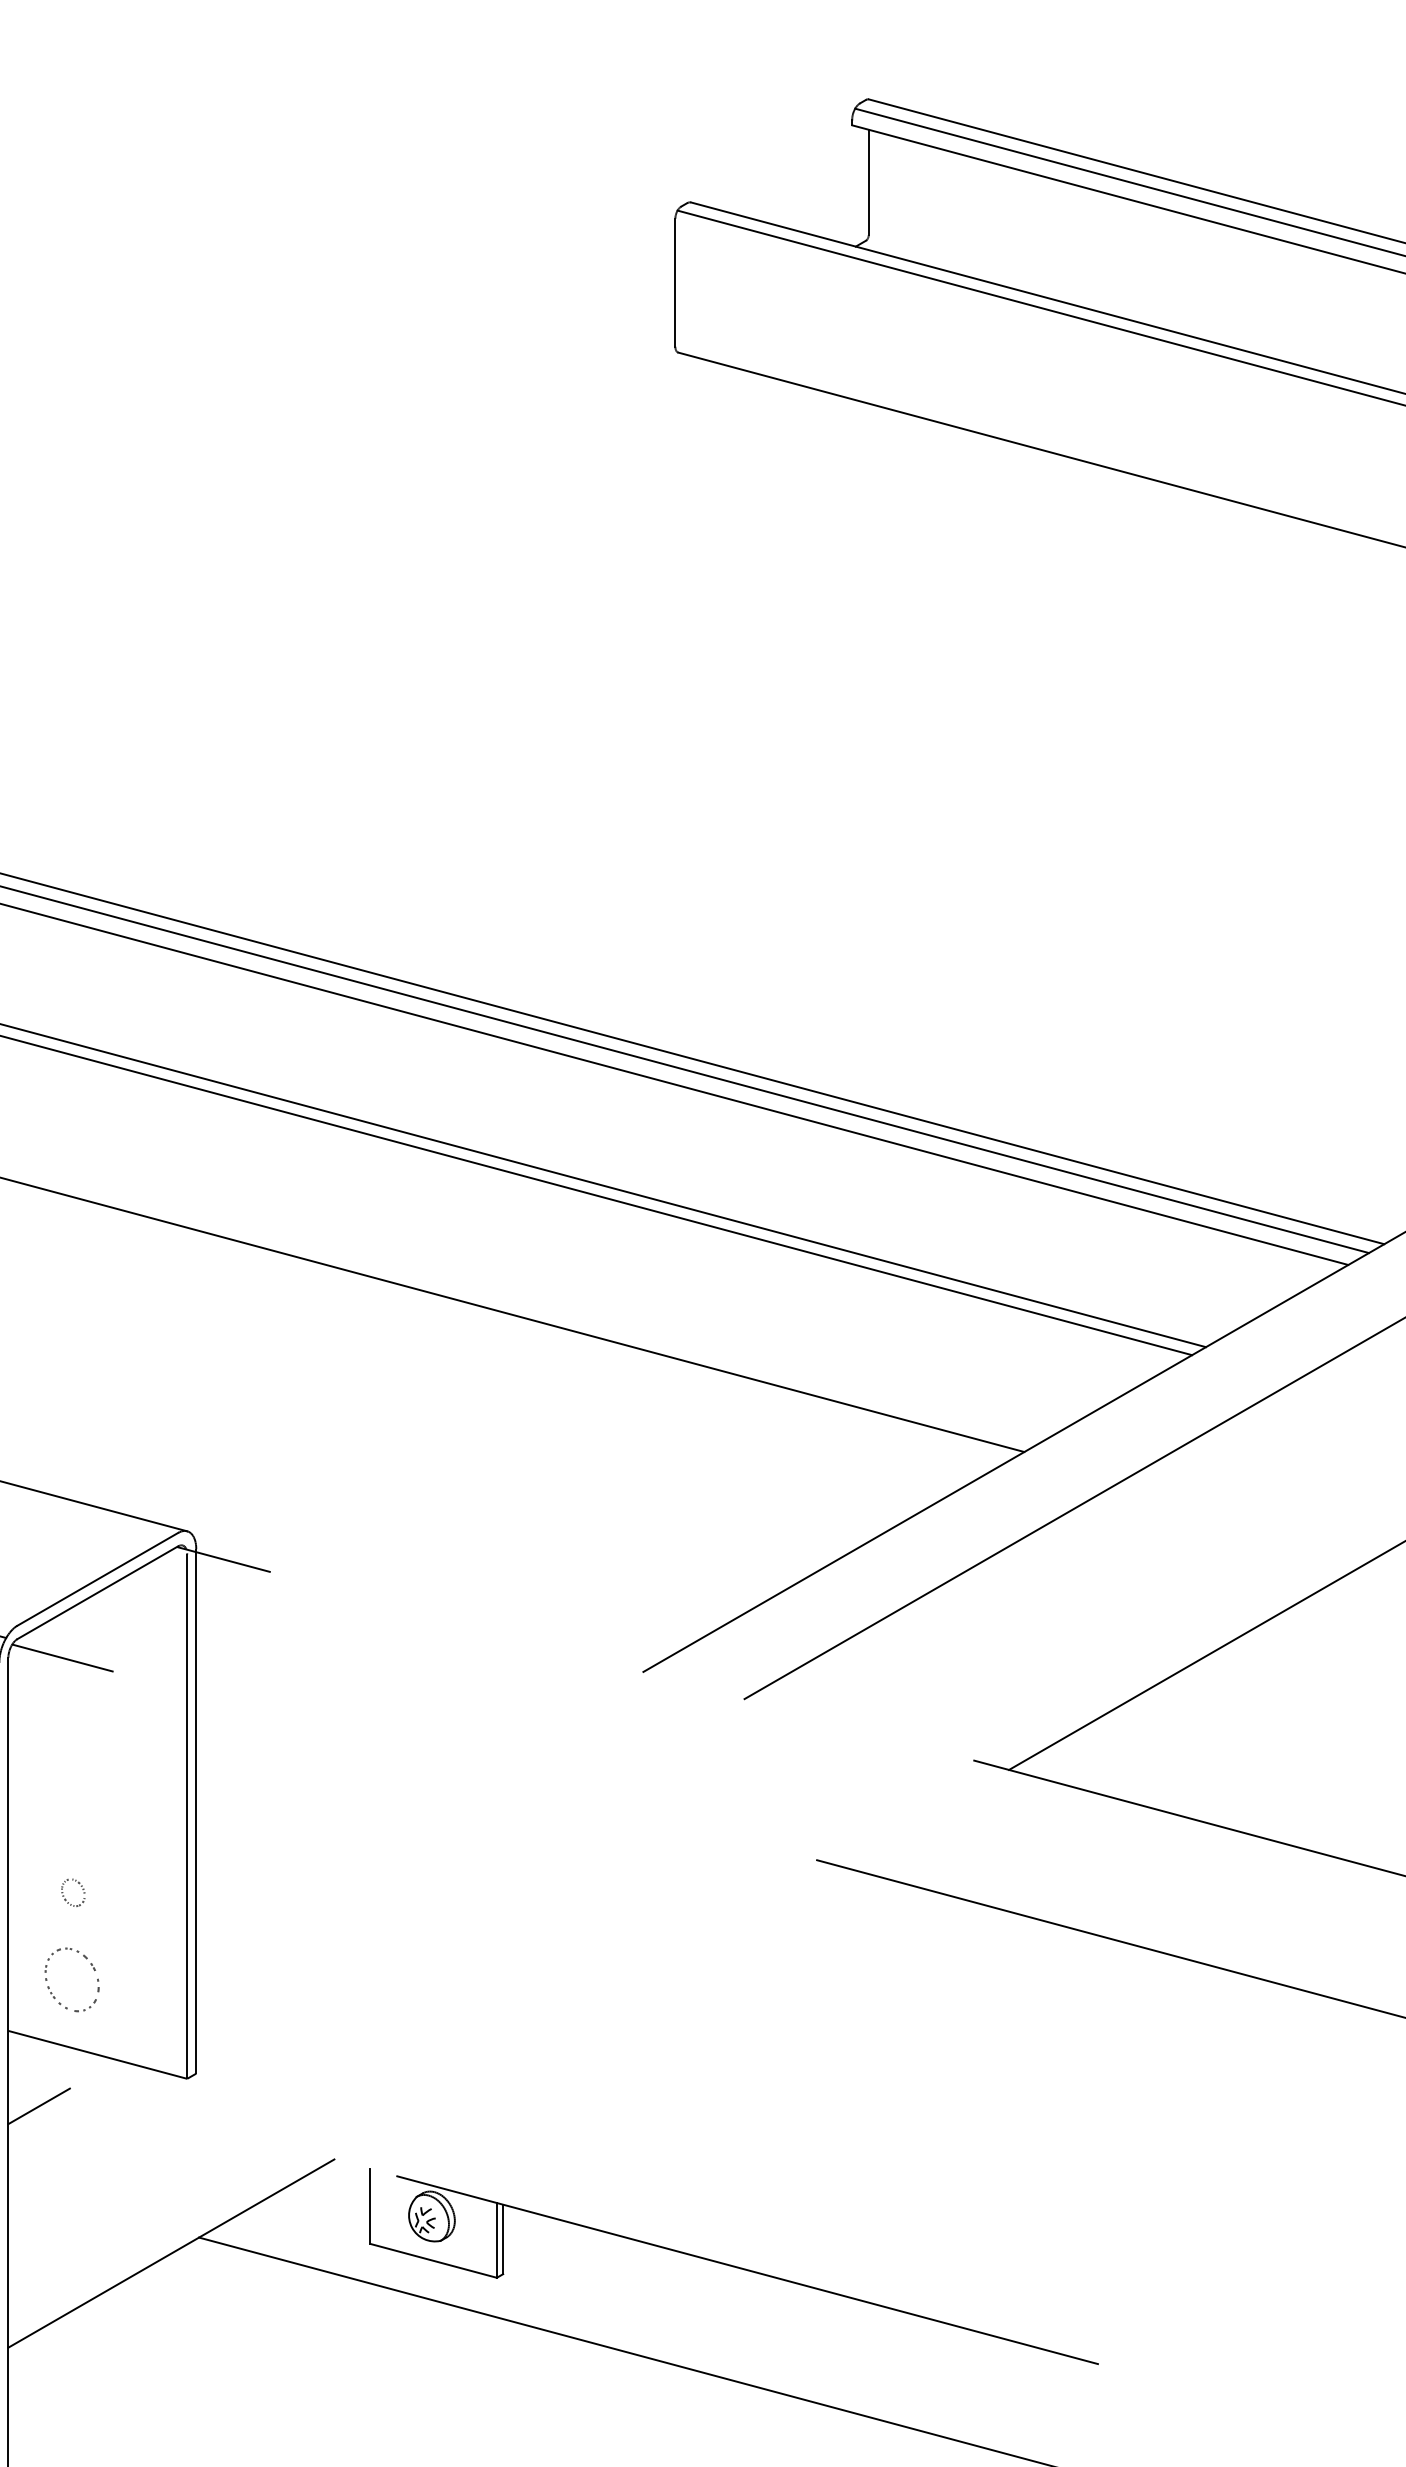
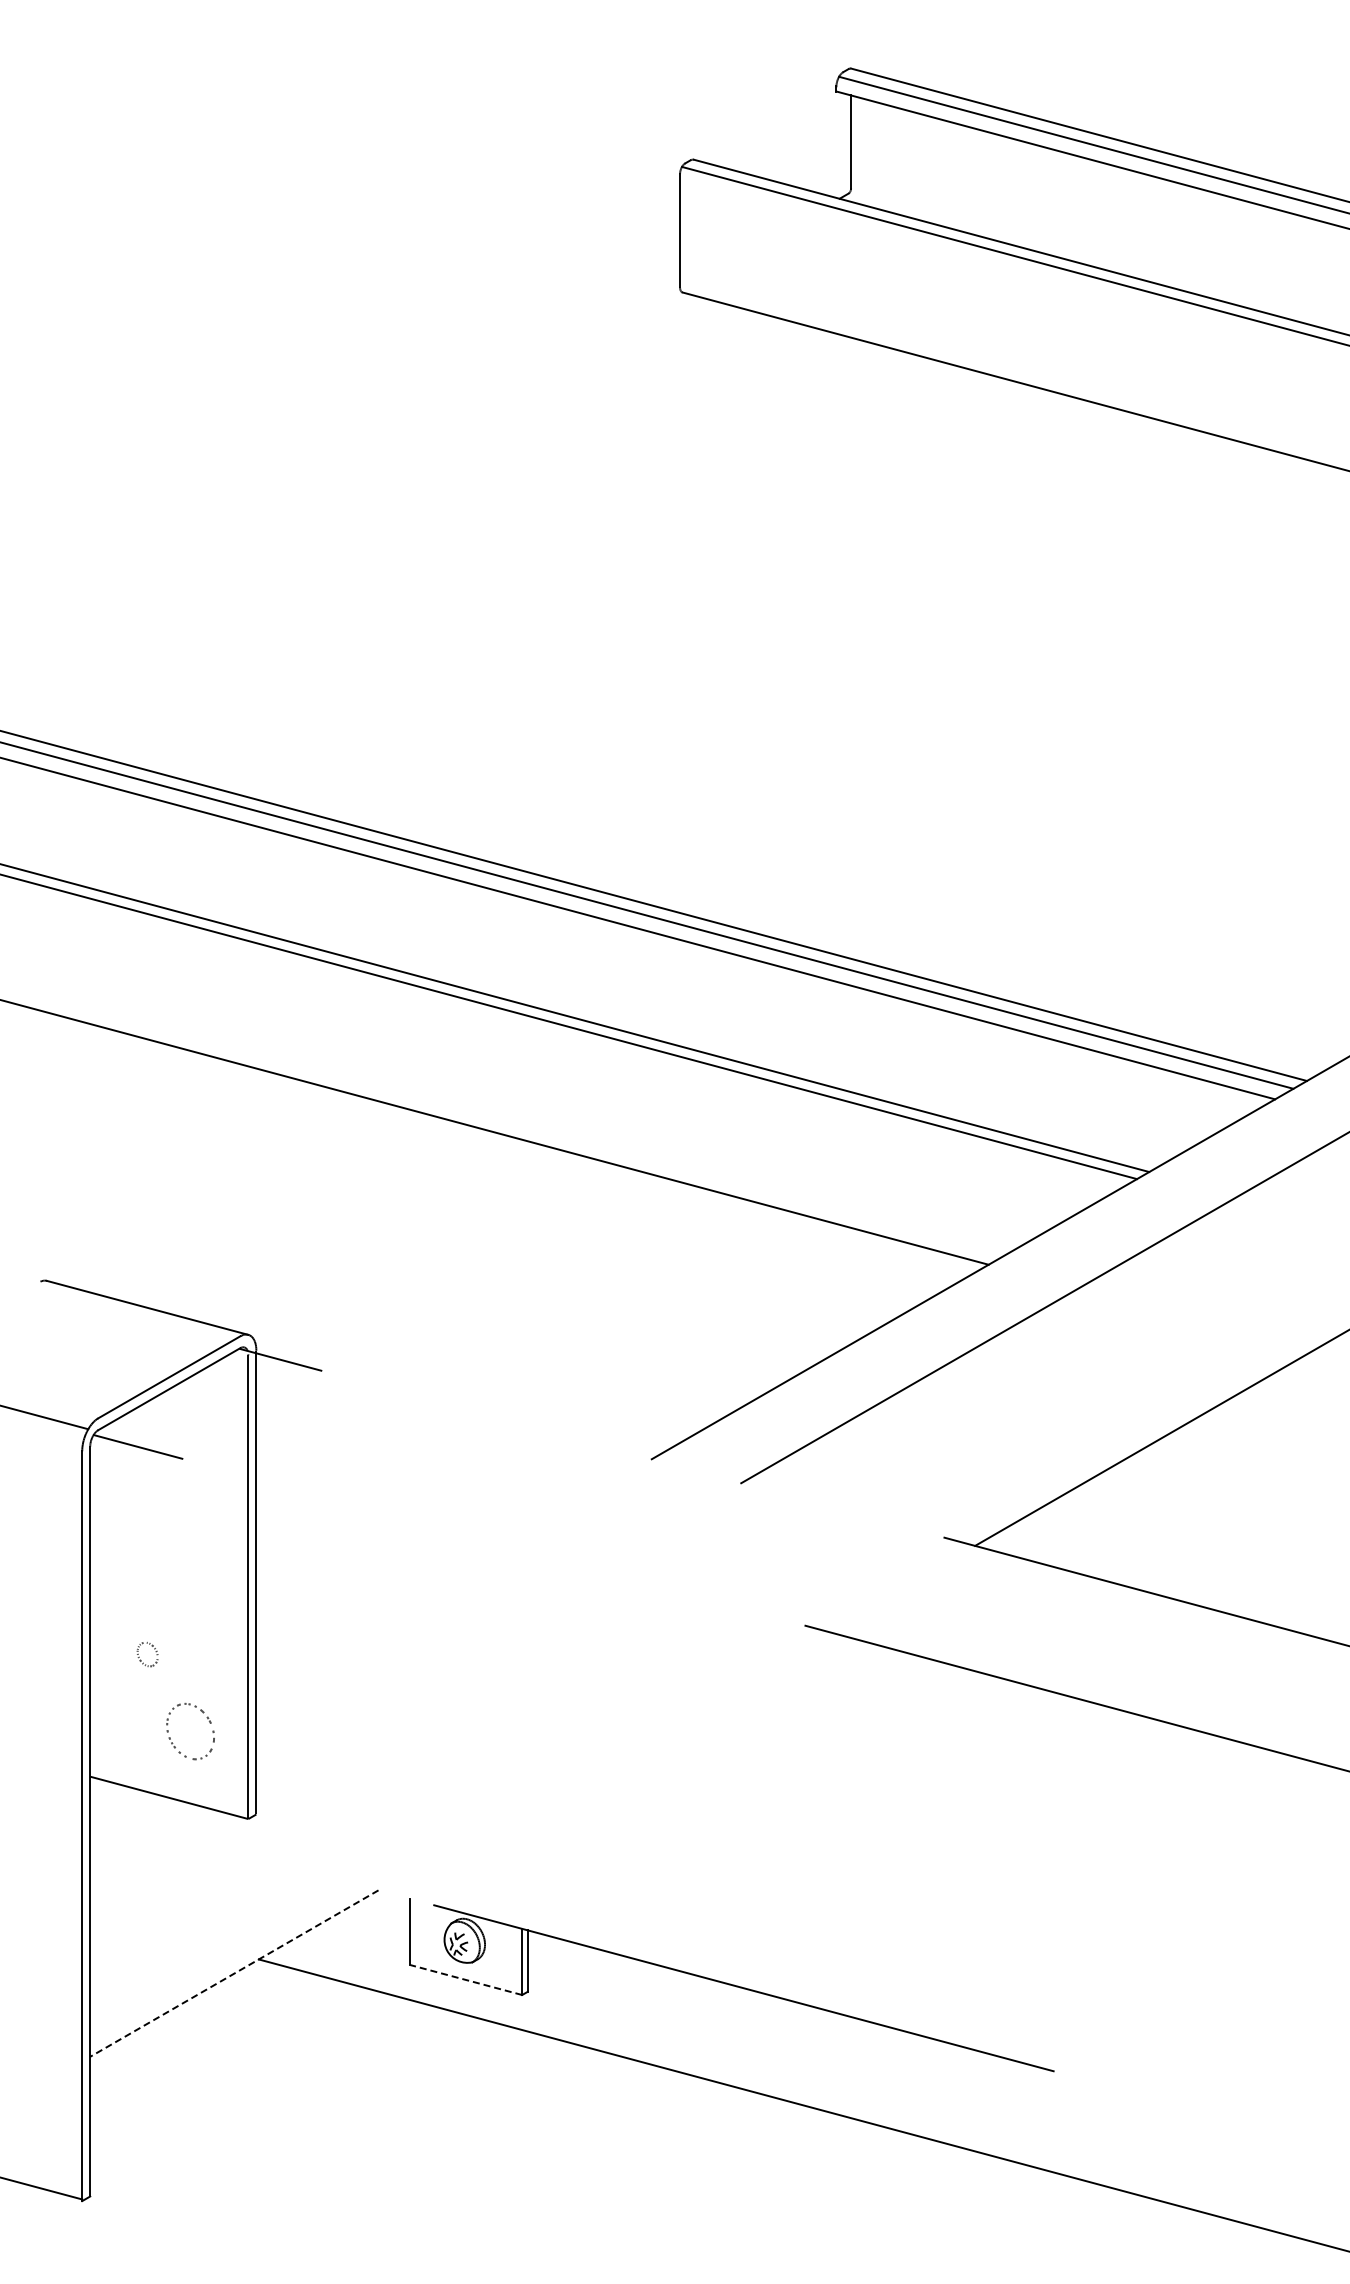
part: (92, 1968) -> (208, 1721), moved
line: (39, 2106) -> (117, 1843), removed
line: (170, 2253) -> (233, 1973), solid -> dashed
line: (433, 2261) -> (466, 1980), solid -> dashed

